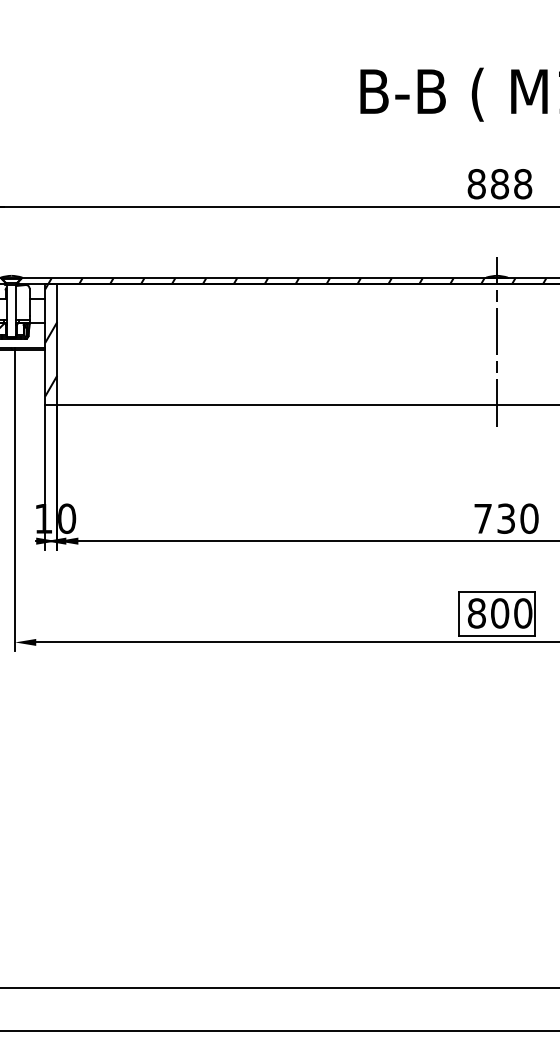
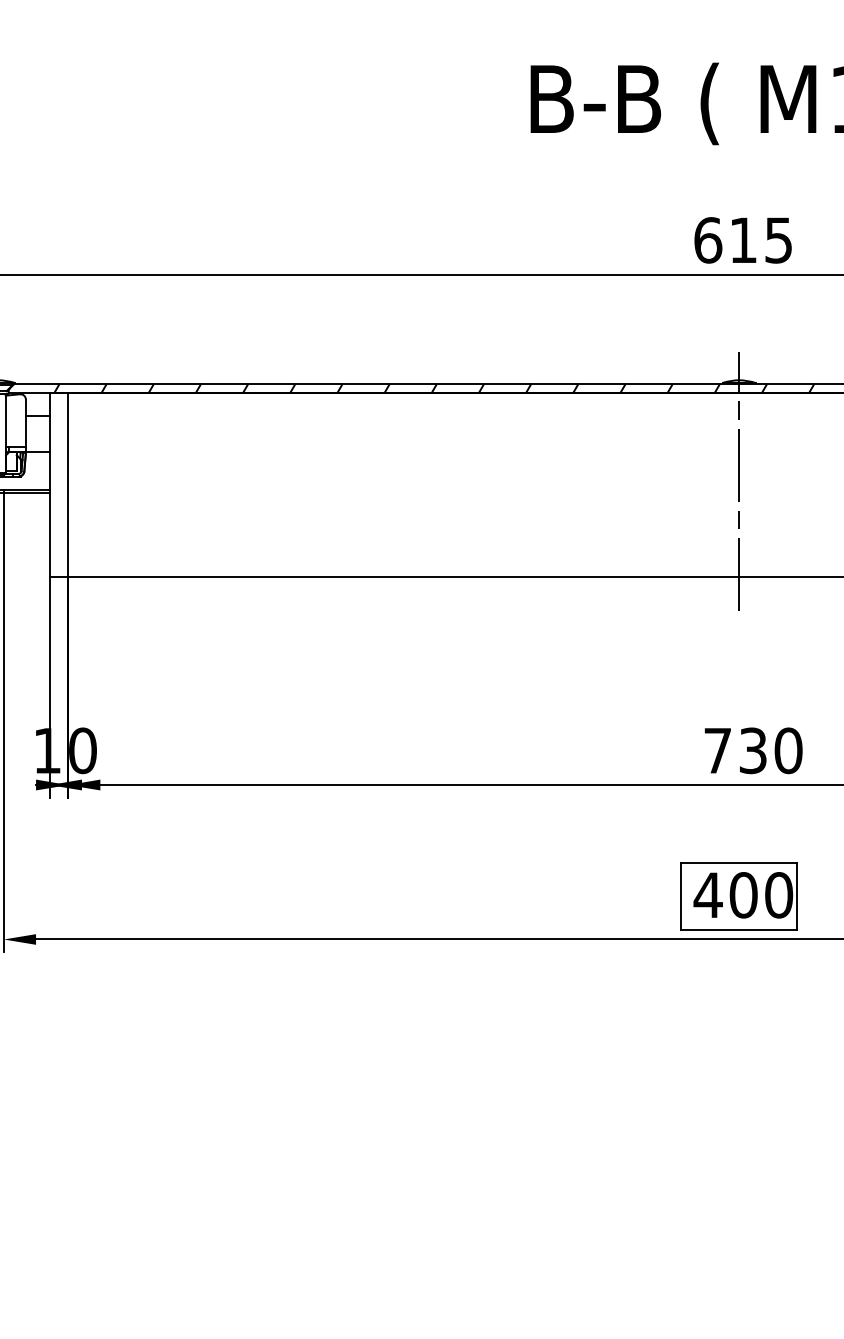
text: (499, 184) -> (742, 240), 888 -> 615
hatch: (51, 340) -> (59, 478), removed
text: (476, 613) -> (707, 895), 800 -> 400

